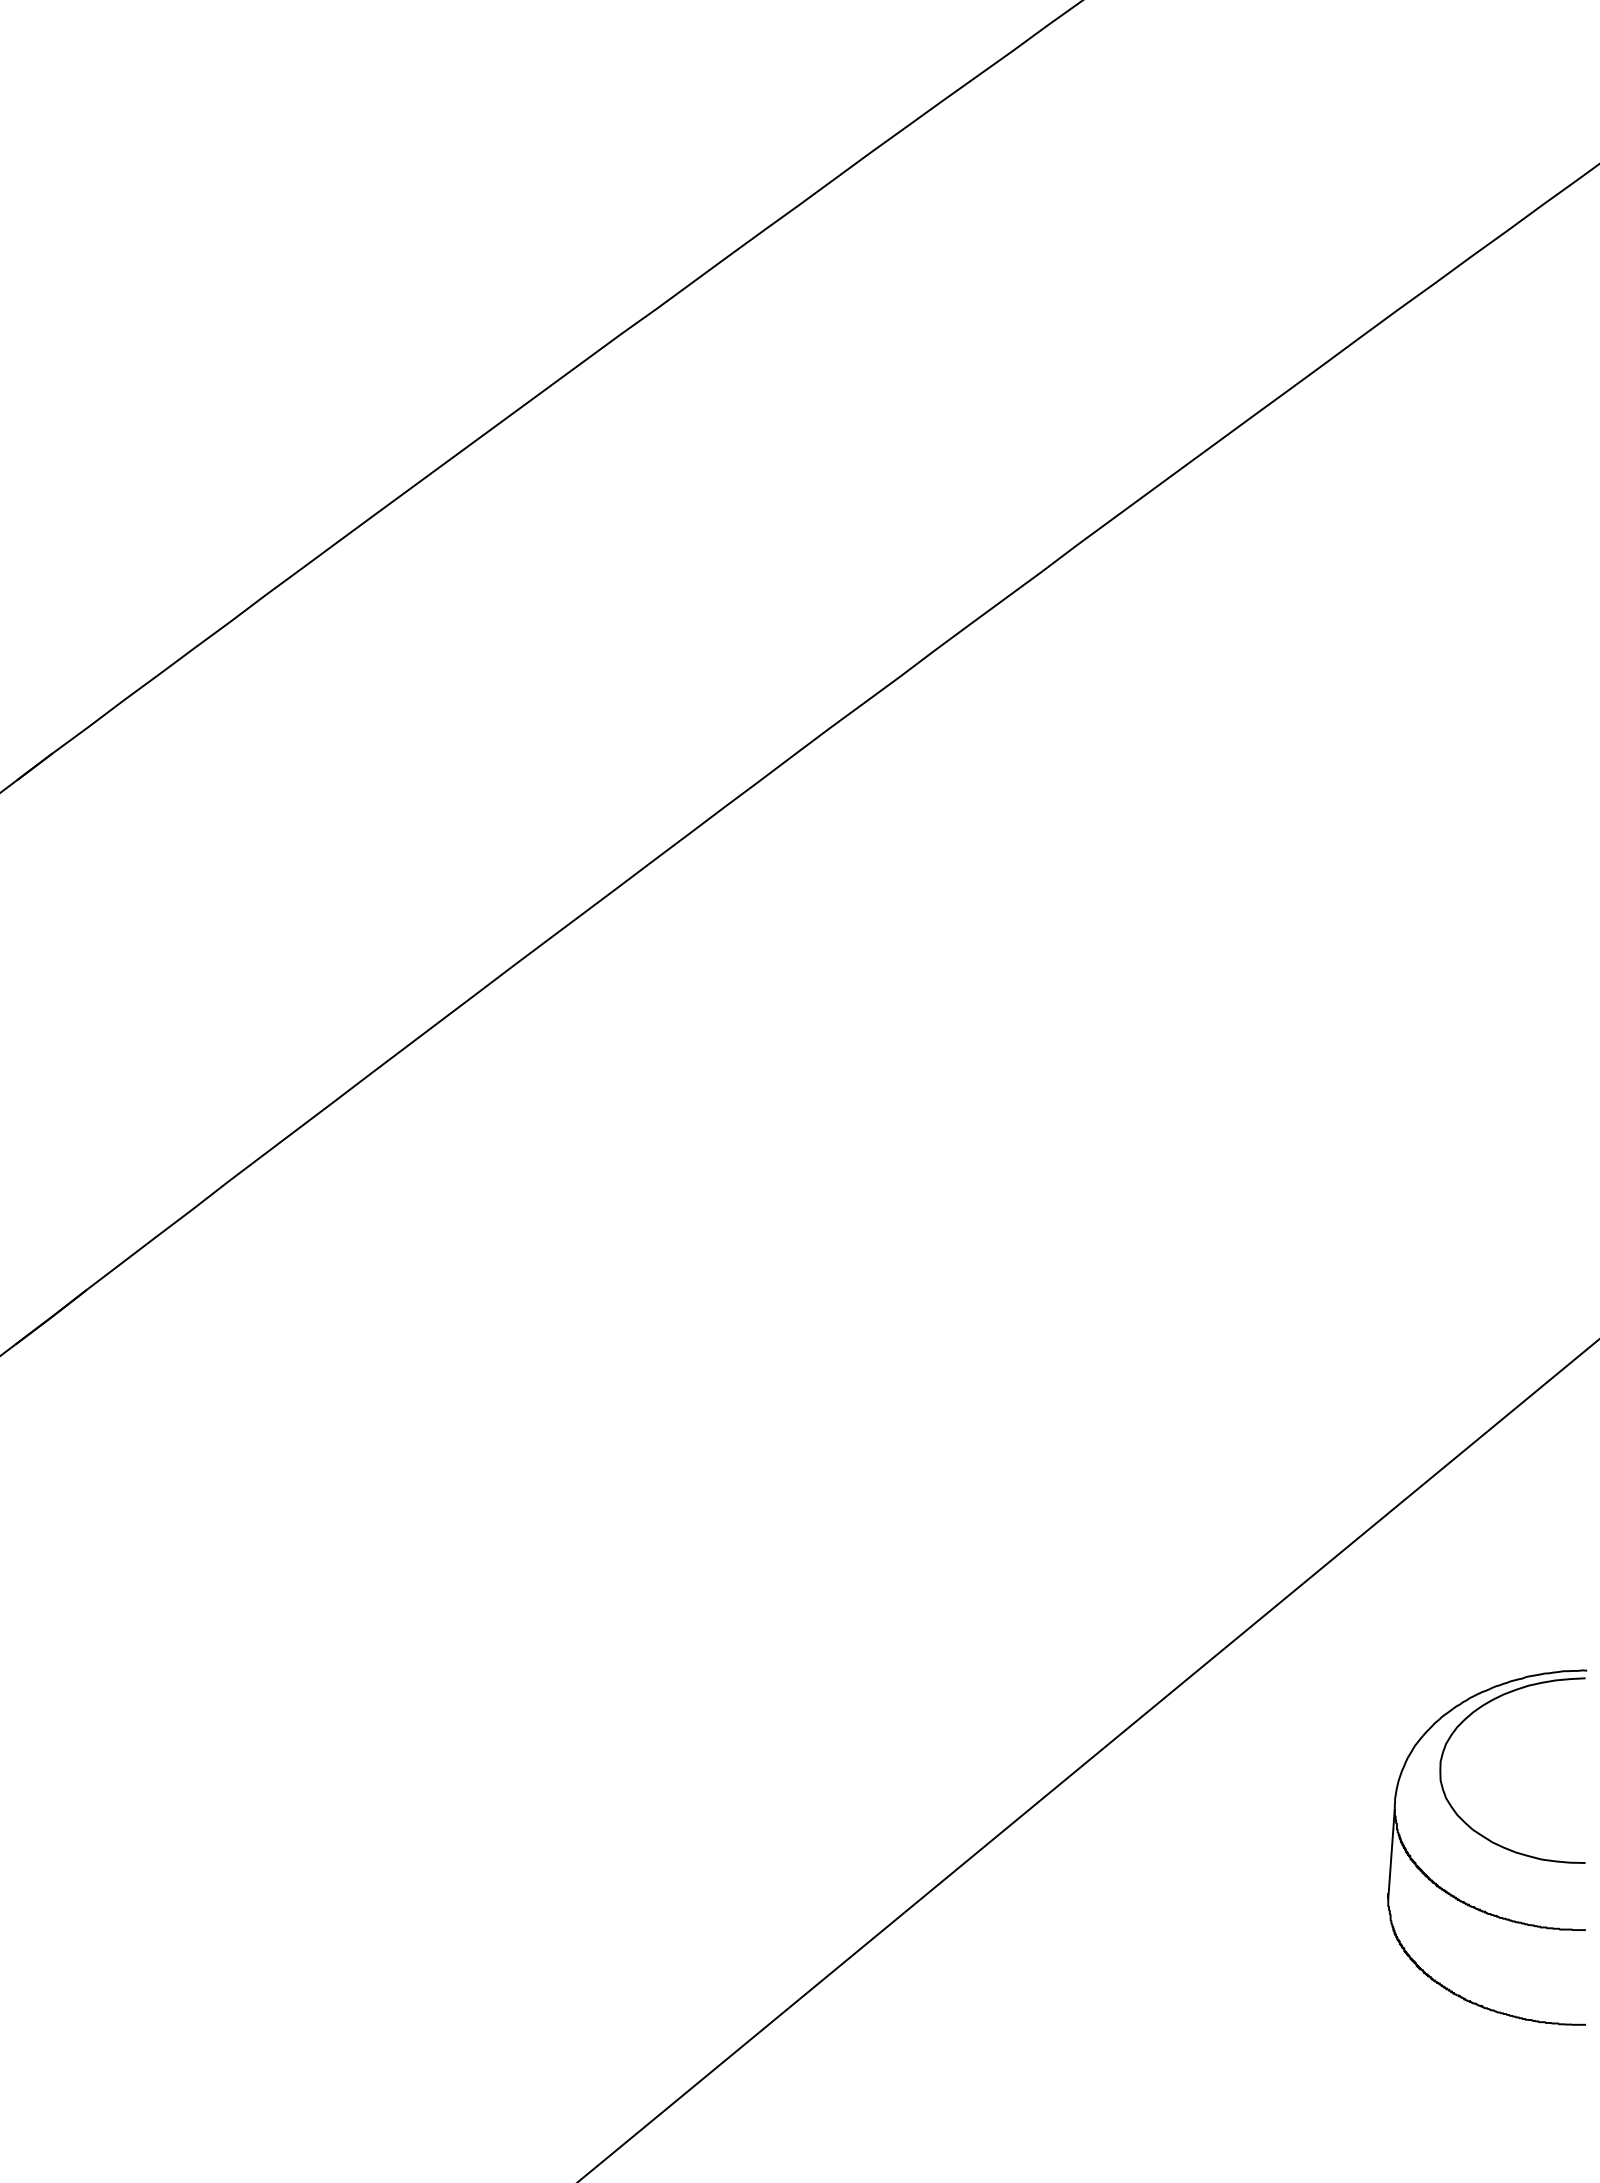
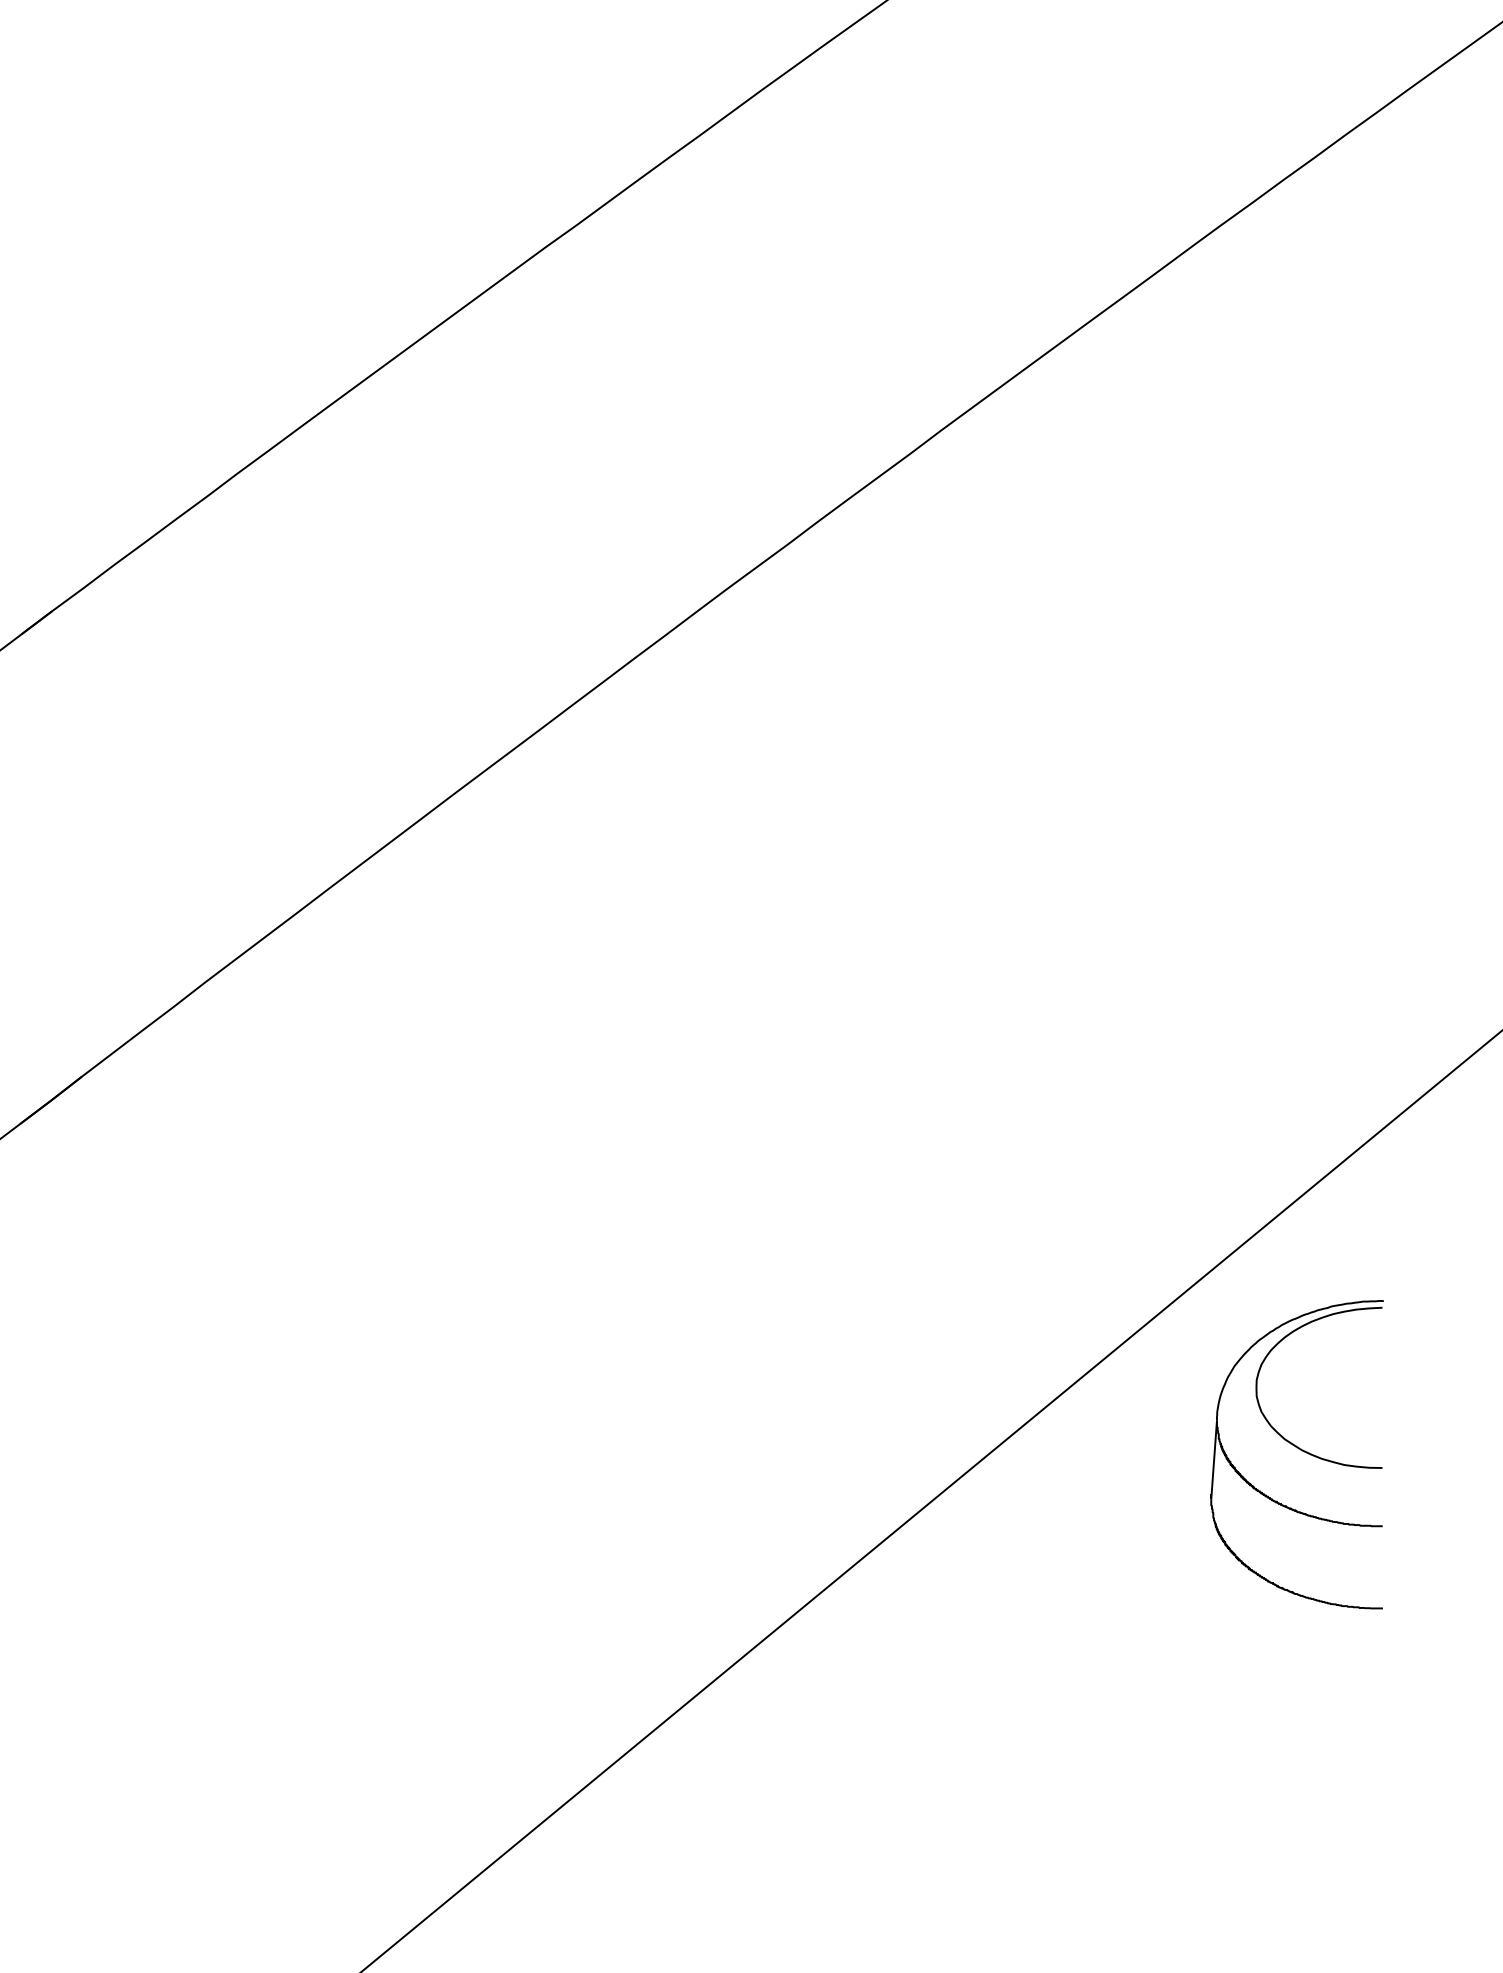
part: (1486, 1847) -> (1296, 1454), moved

